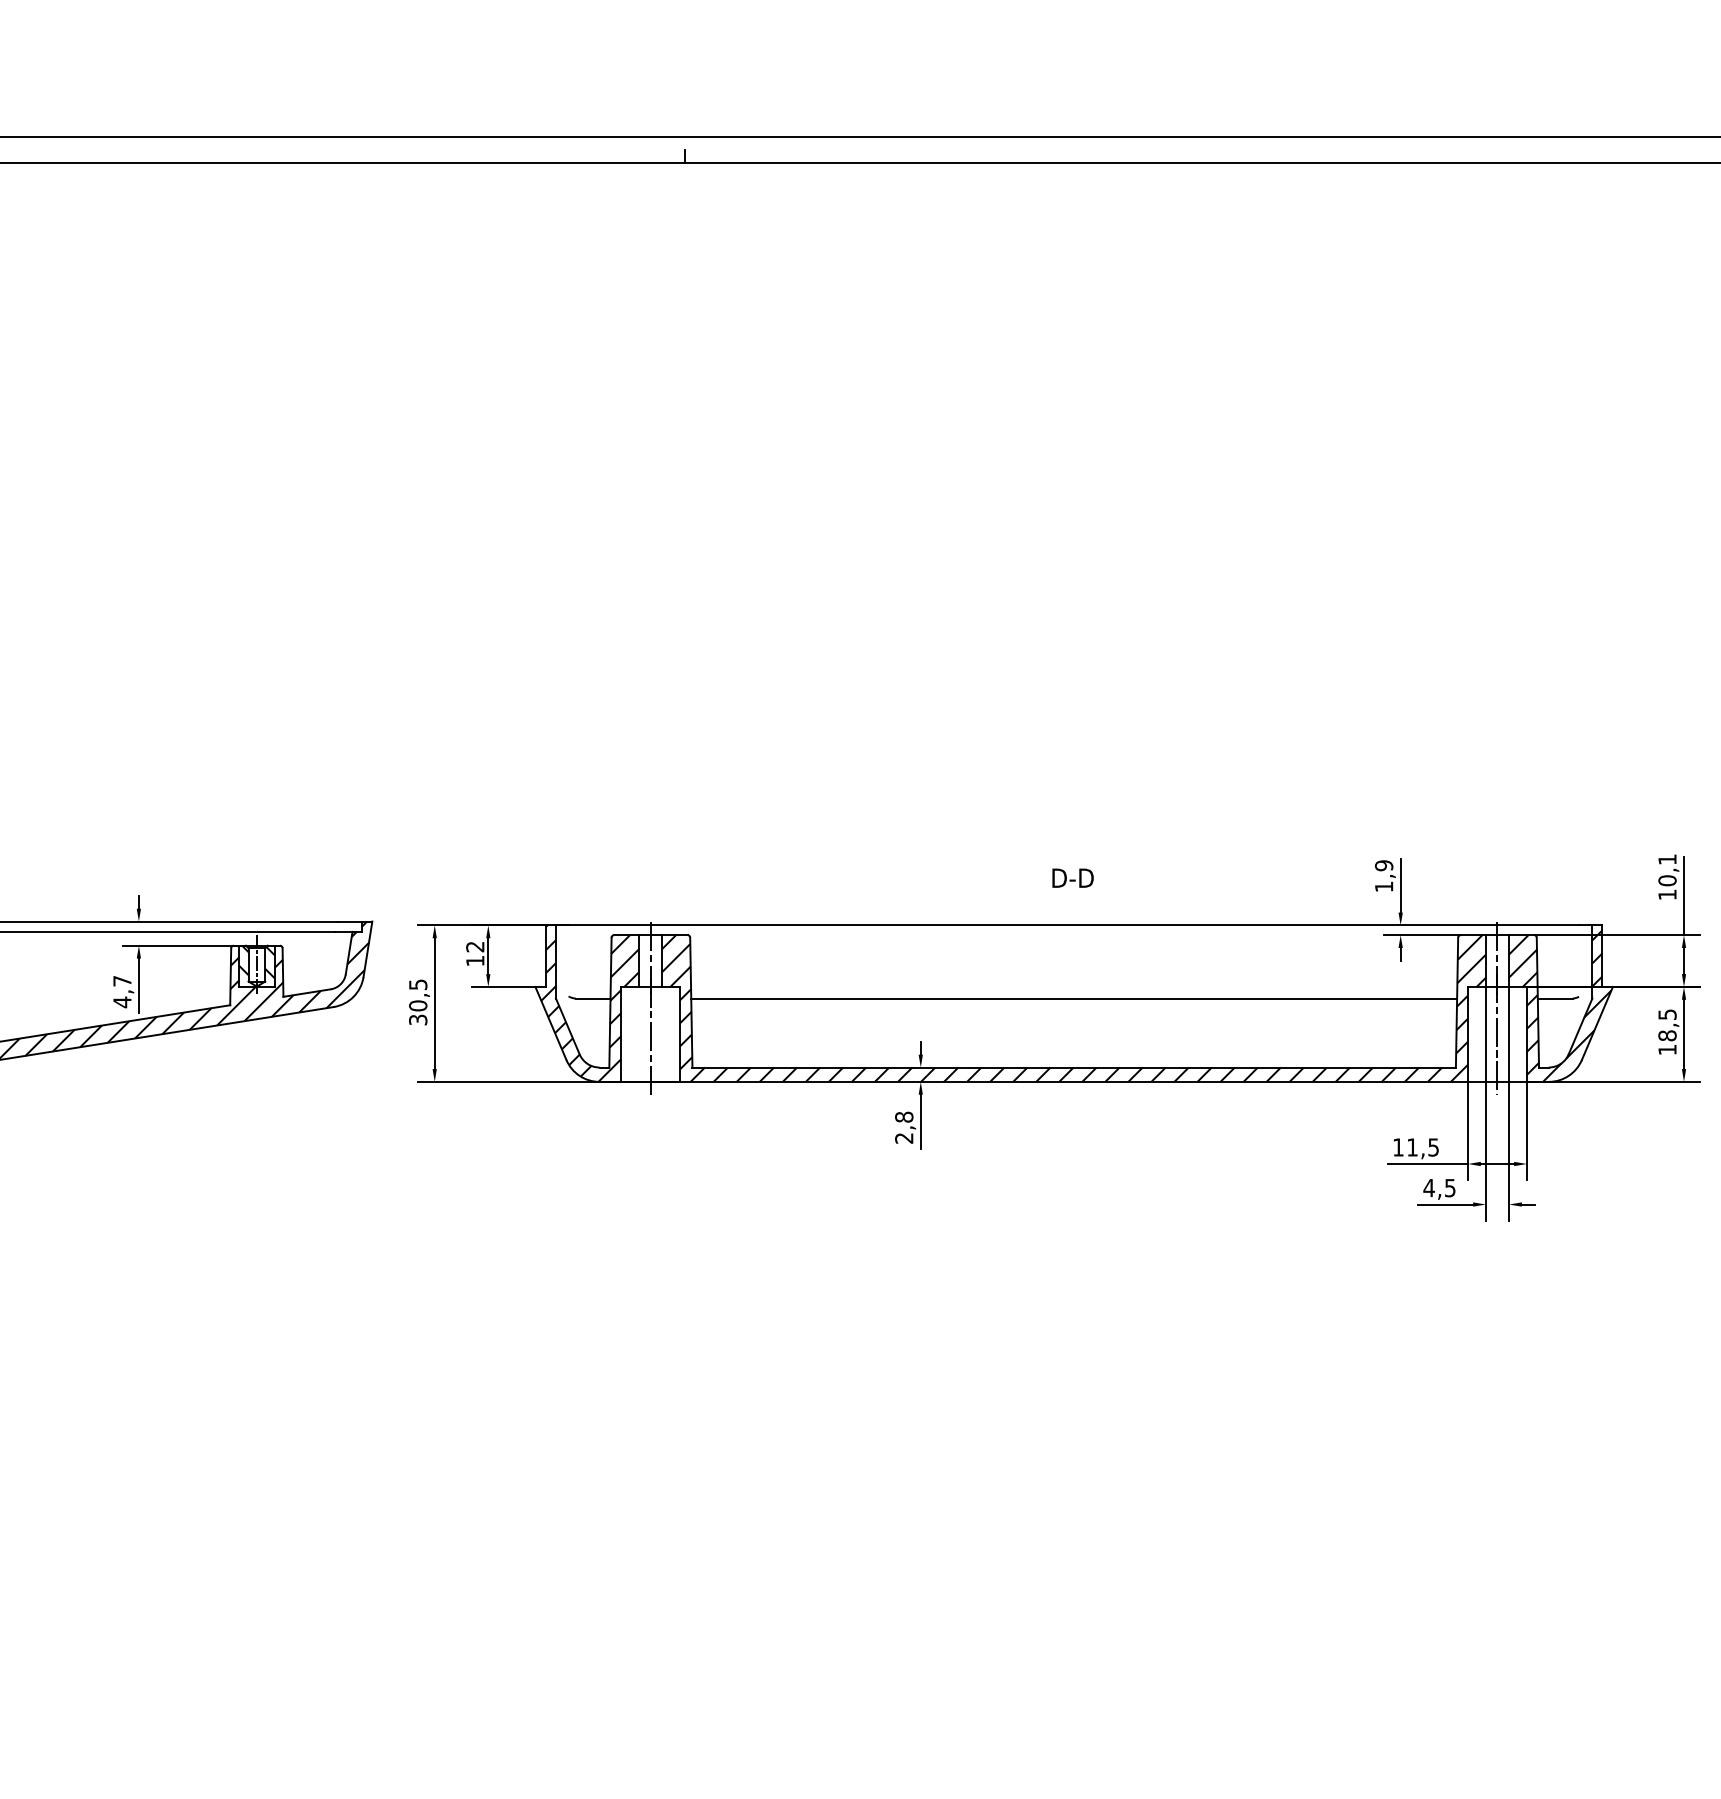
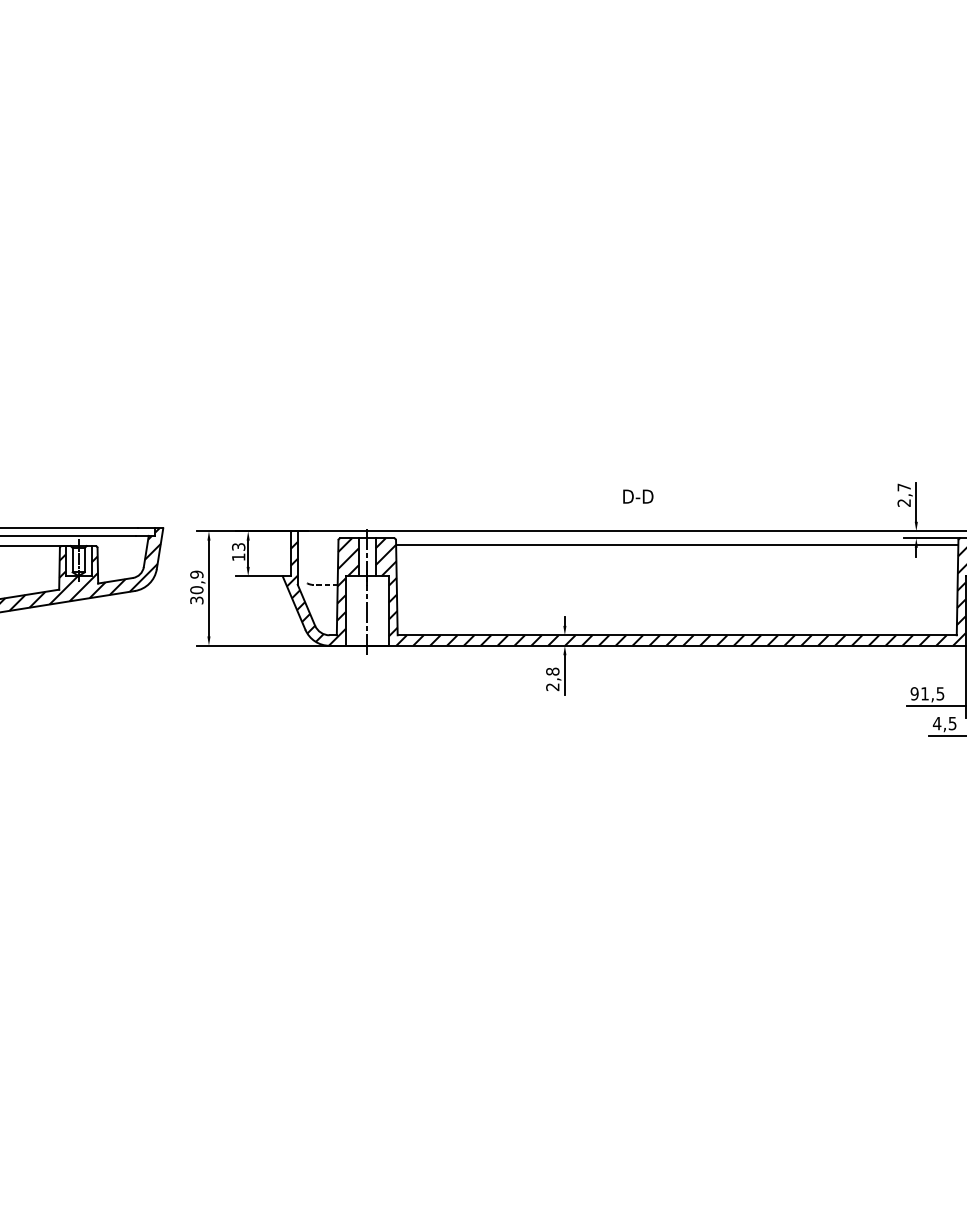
text: (1383, 876) -> (903, 495), 1,9 -> 2,7
text: (1072, 877) -> (637, 496), moved
text: (475, 946) -> (238, 546), 12 -> 13
hatch: (256, 965) -> (78, 560), removed
text: (418, 984) -> (197, 574), 30,5 -> 30,9
line: (592, 998) -> (324, 584), solid -> dashed
line: (1074, 998) -> (677, 545), moved
text: (1397, 1147) -> (913, 693), 11,5 -> 91,5

